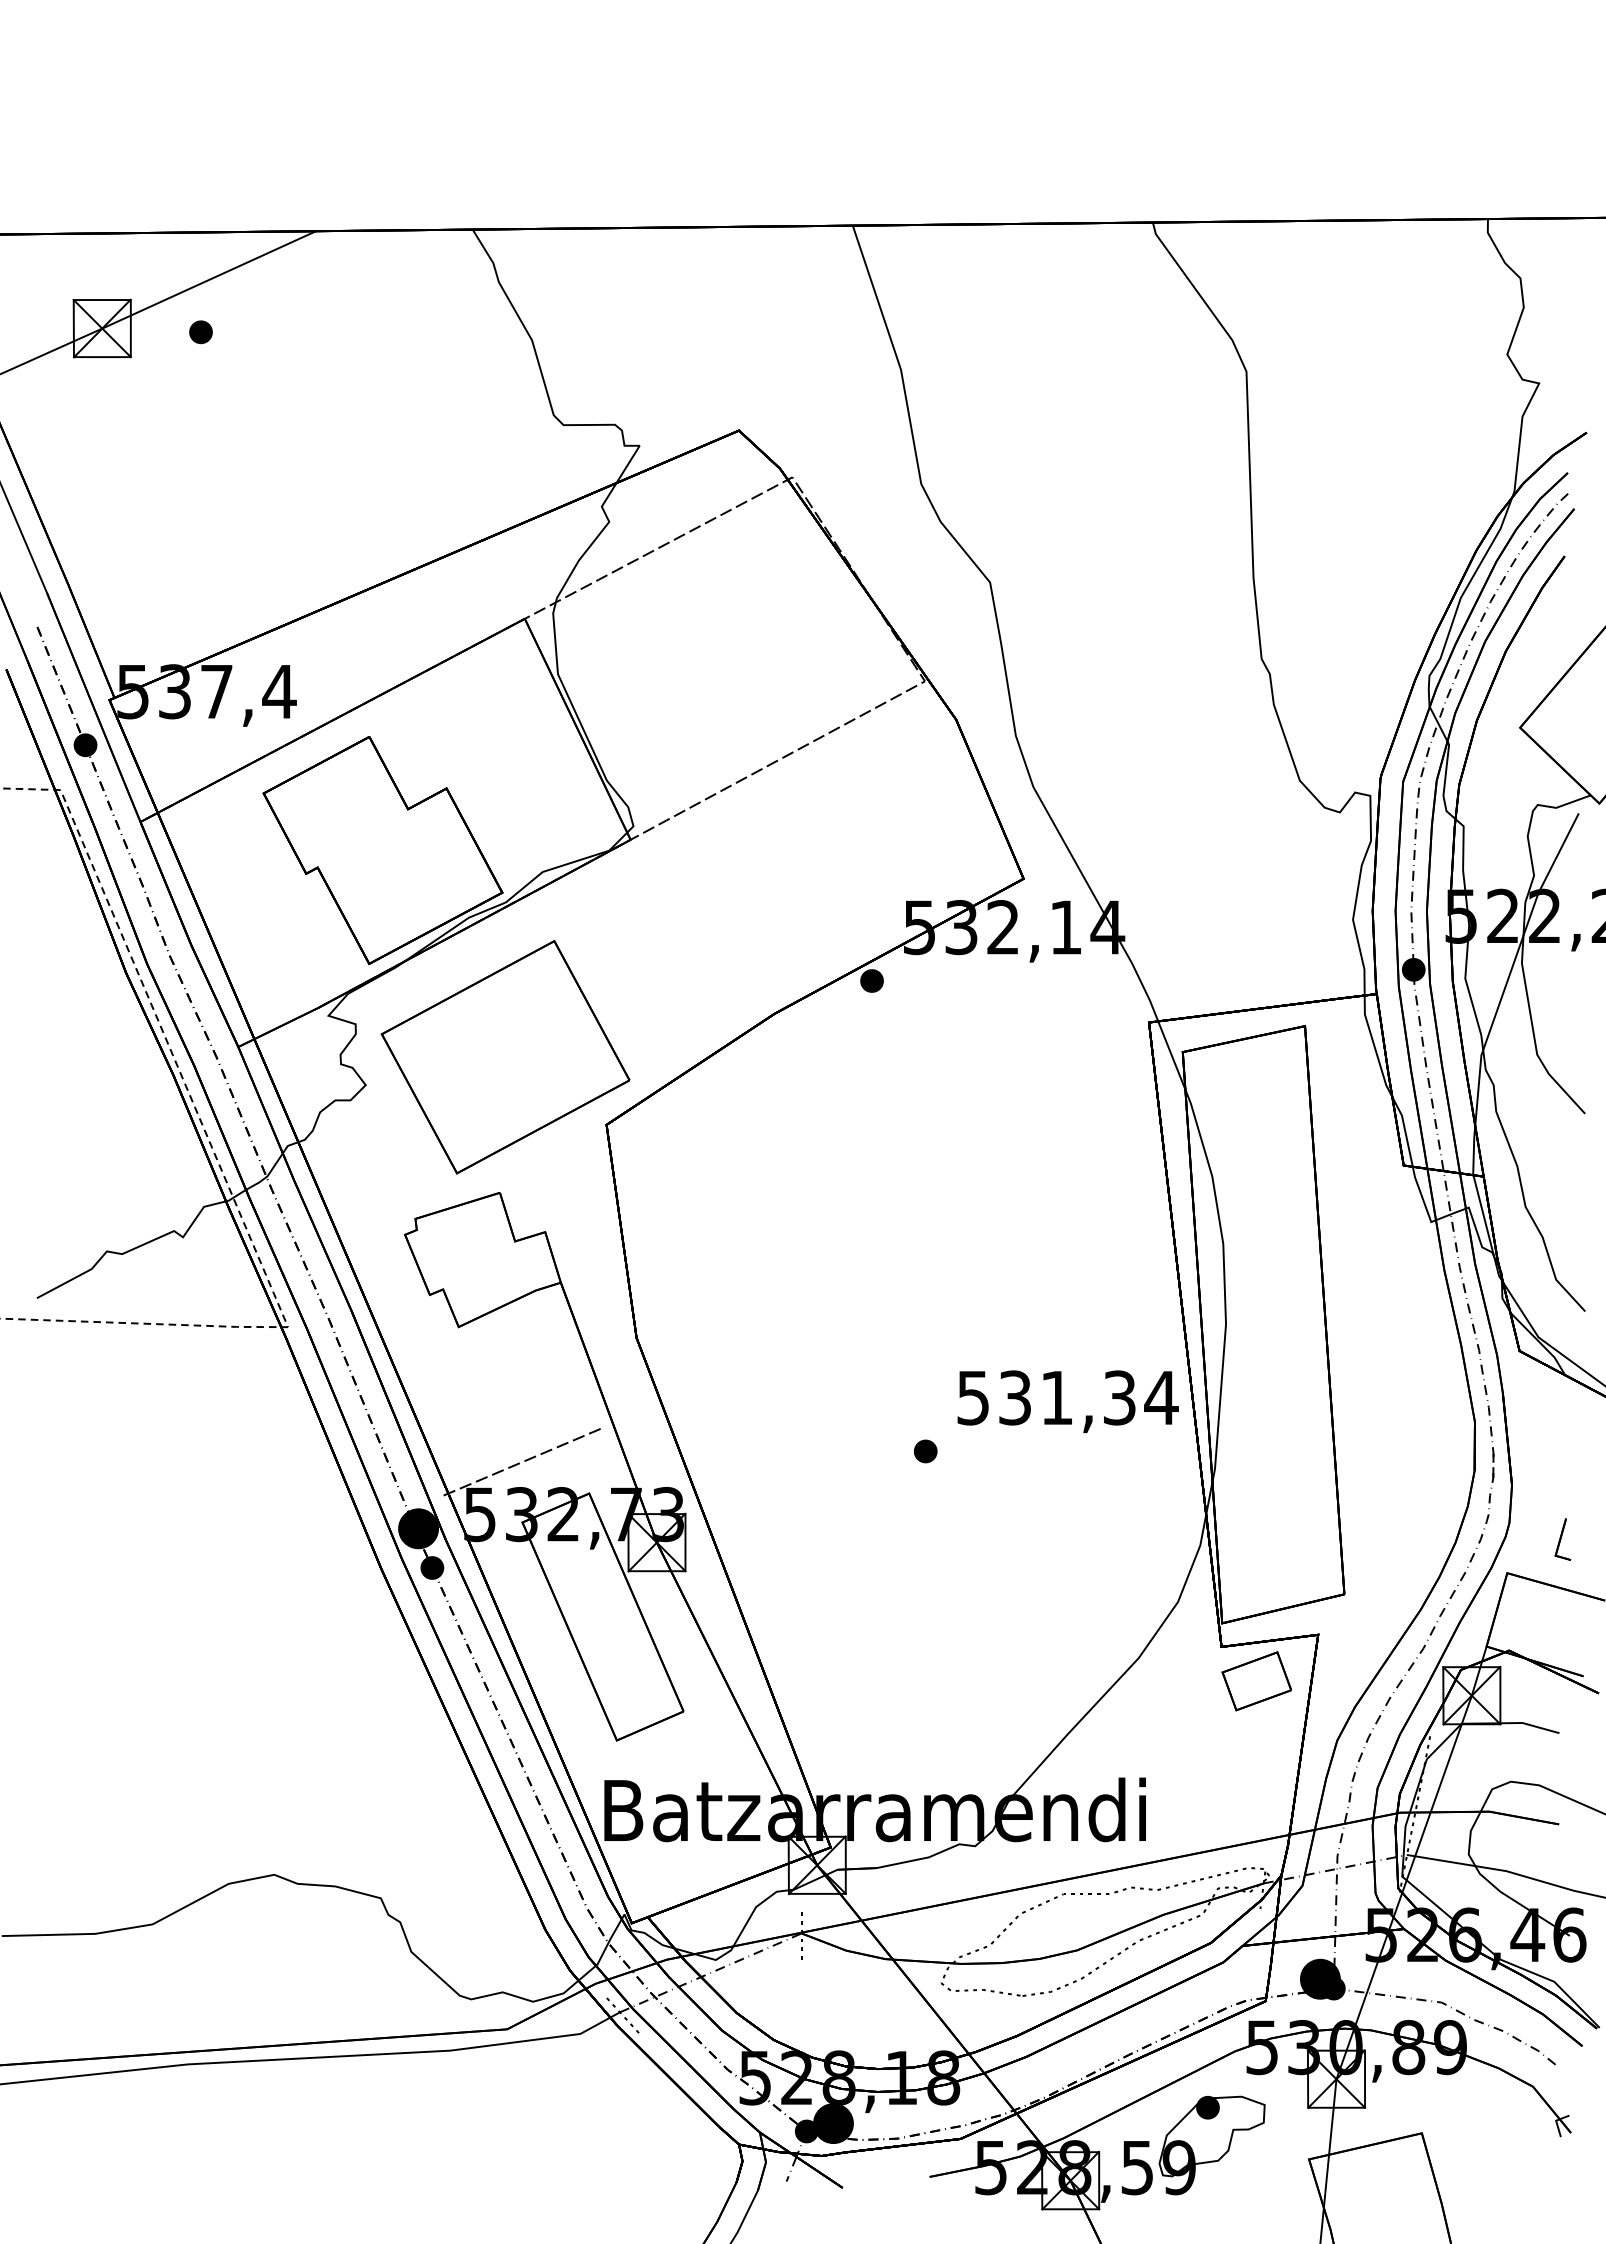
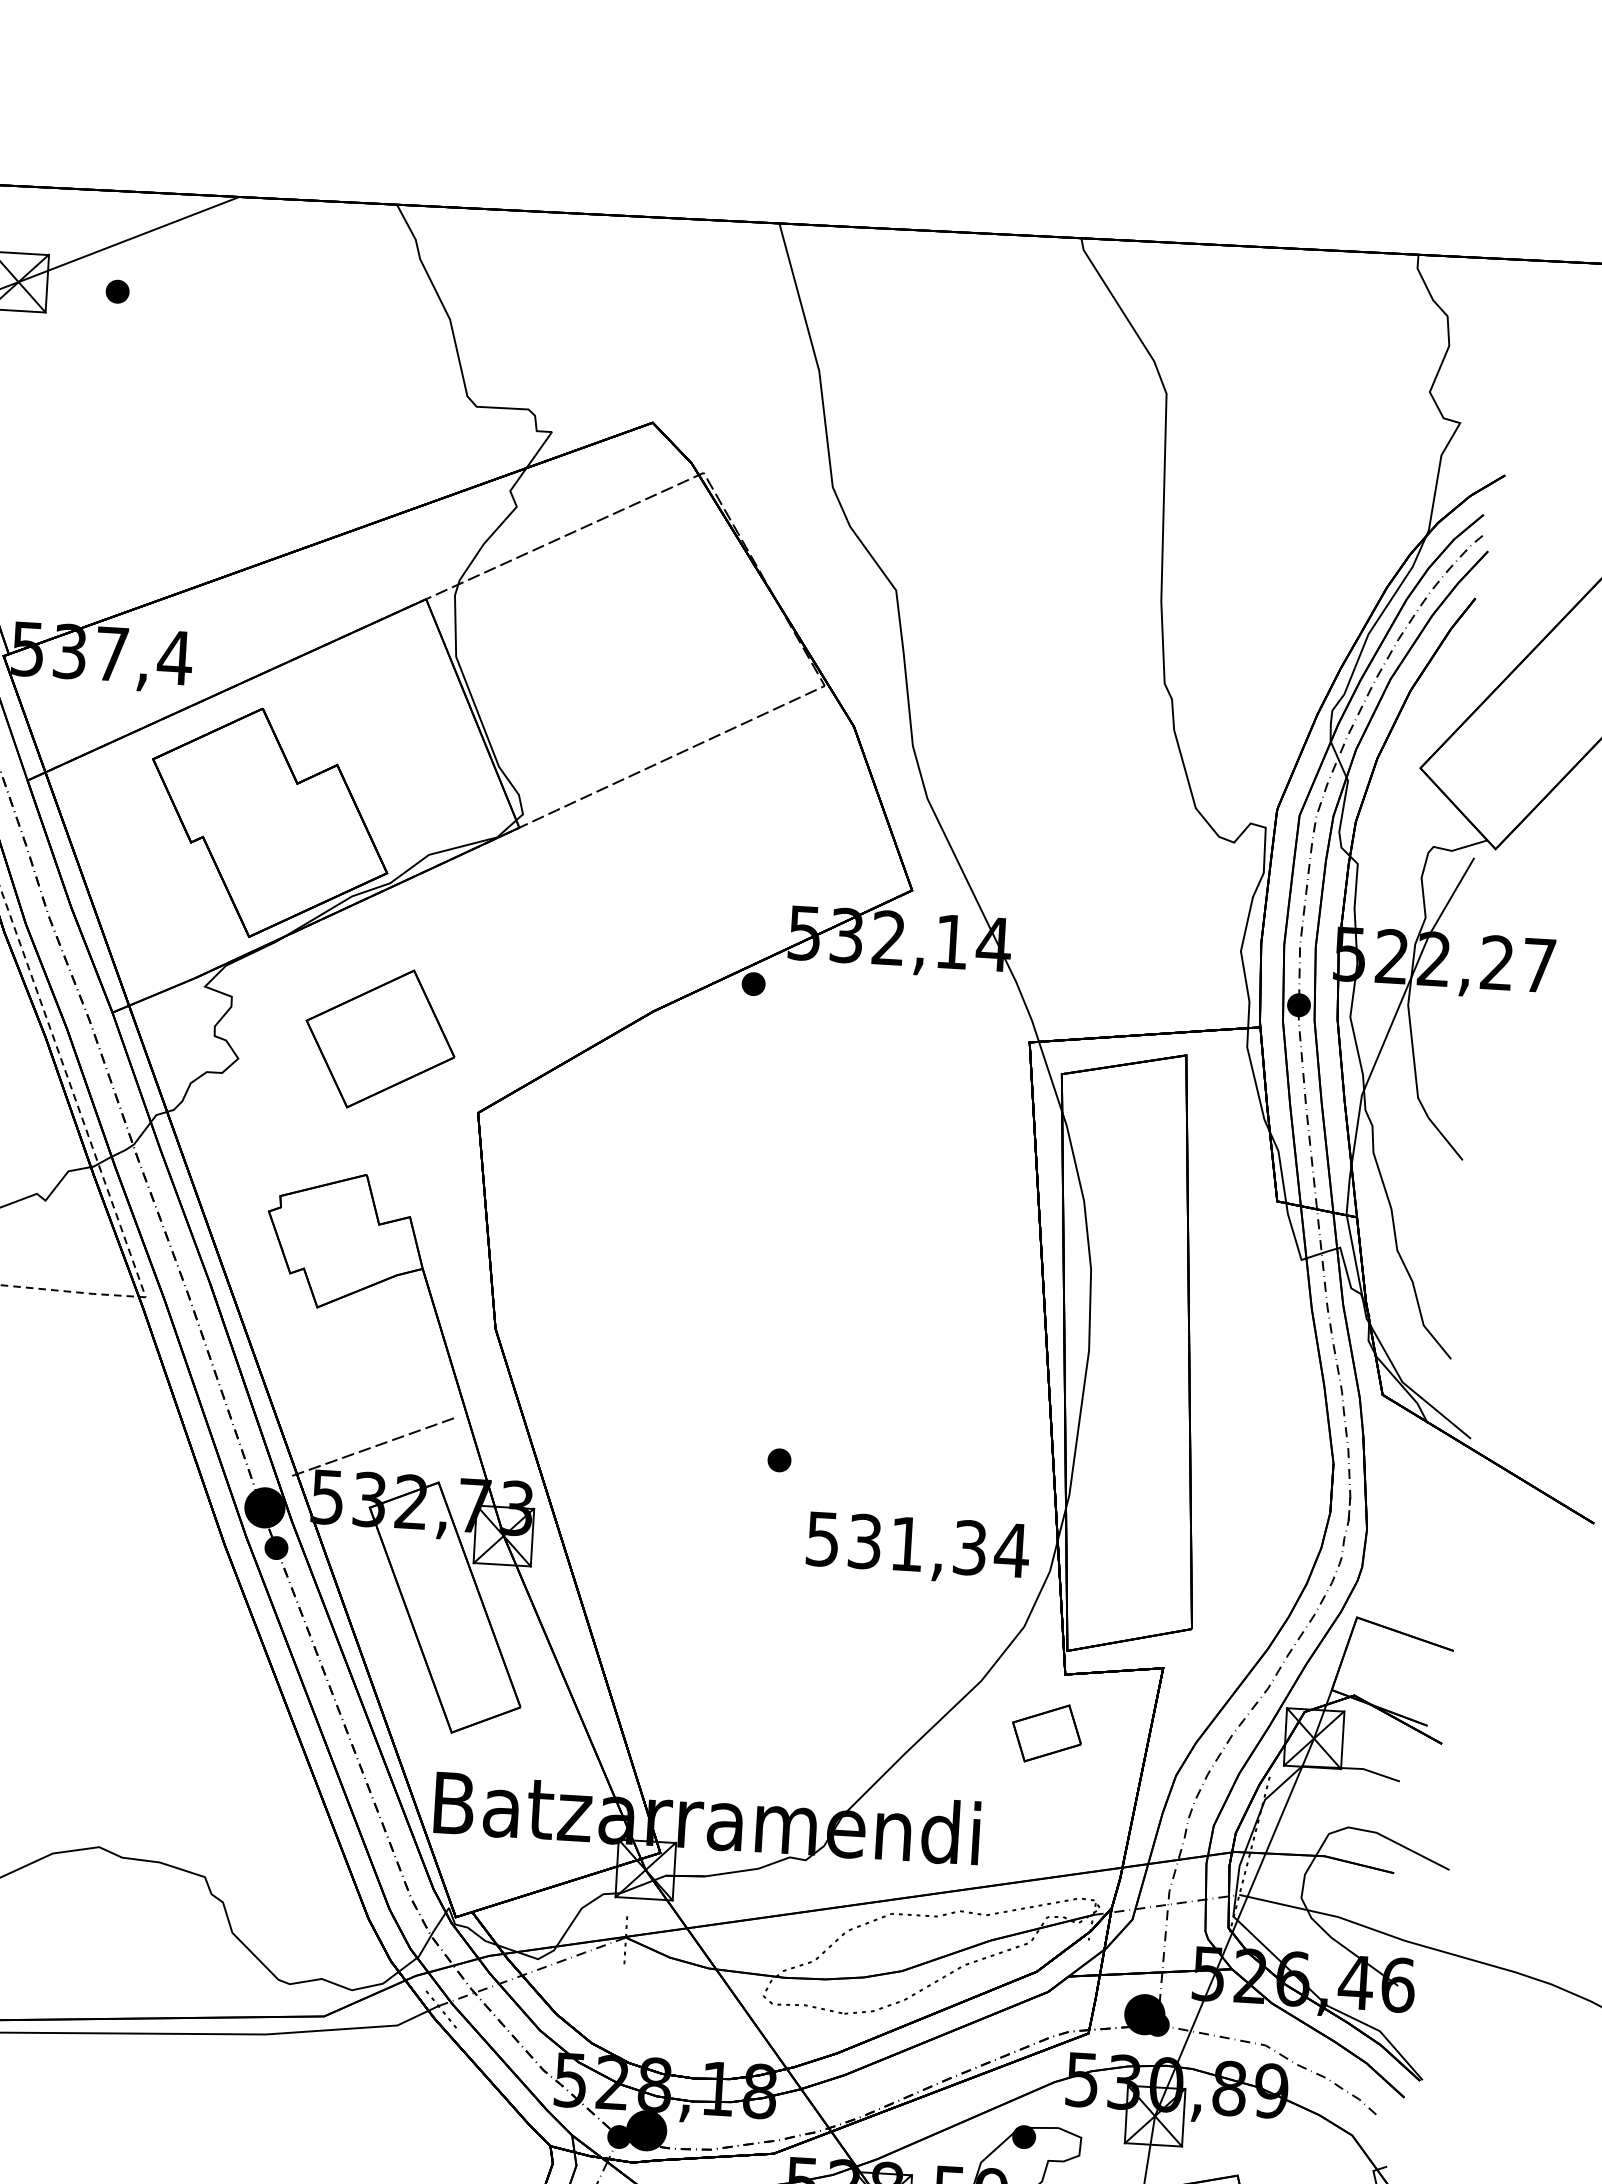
part: (505, 1057) -> (380, 1039), size x0.6
text: (1067, 1401) -> (917, 1548), moved
part: (1562, 1539) -> (1414, 1586), removed
part: (1256, 1681) -> (1046, 1733), moved

